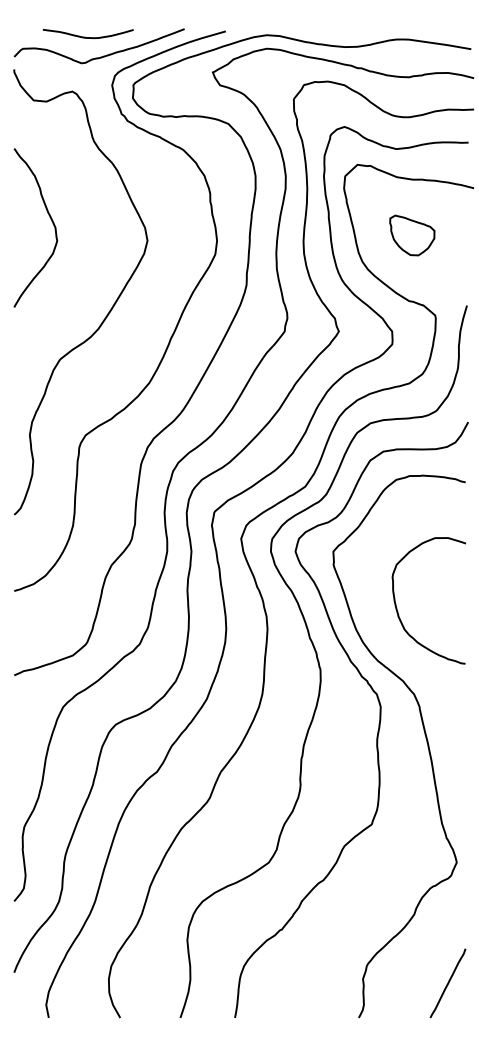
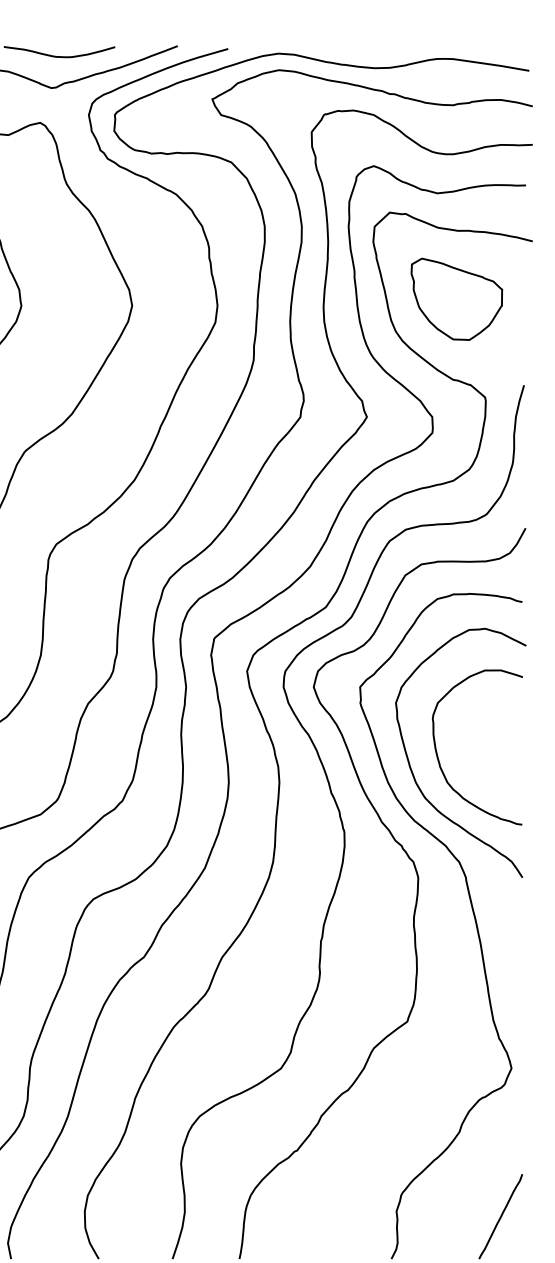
part: (412, 235) -> (457, 299), size x1.67
curve: (377, 622) -> (414, 774), added

